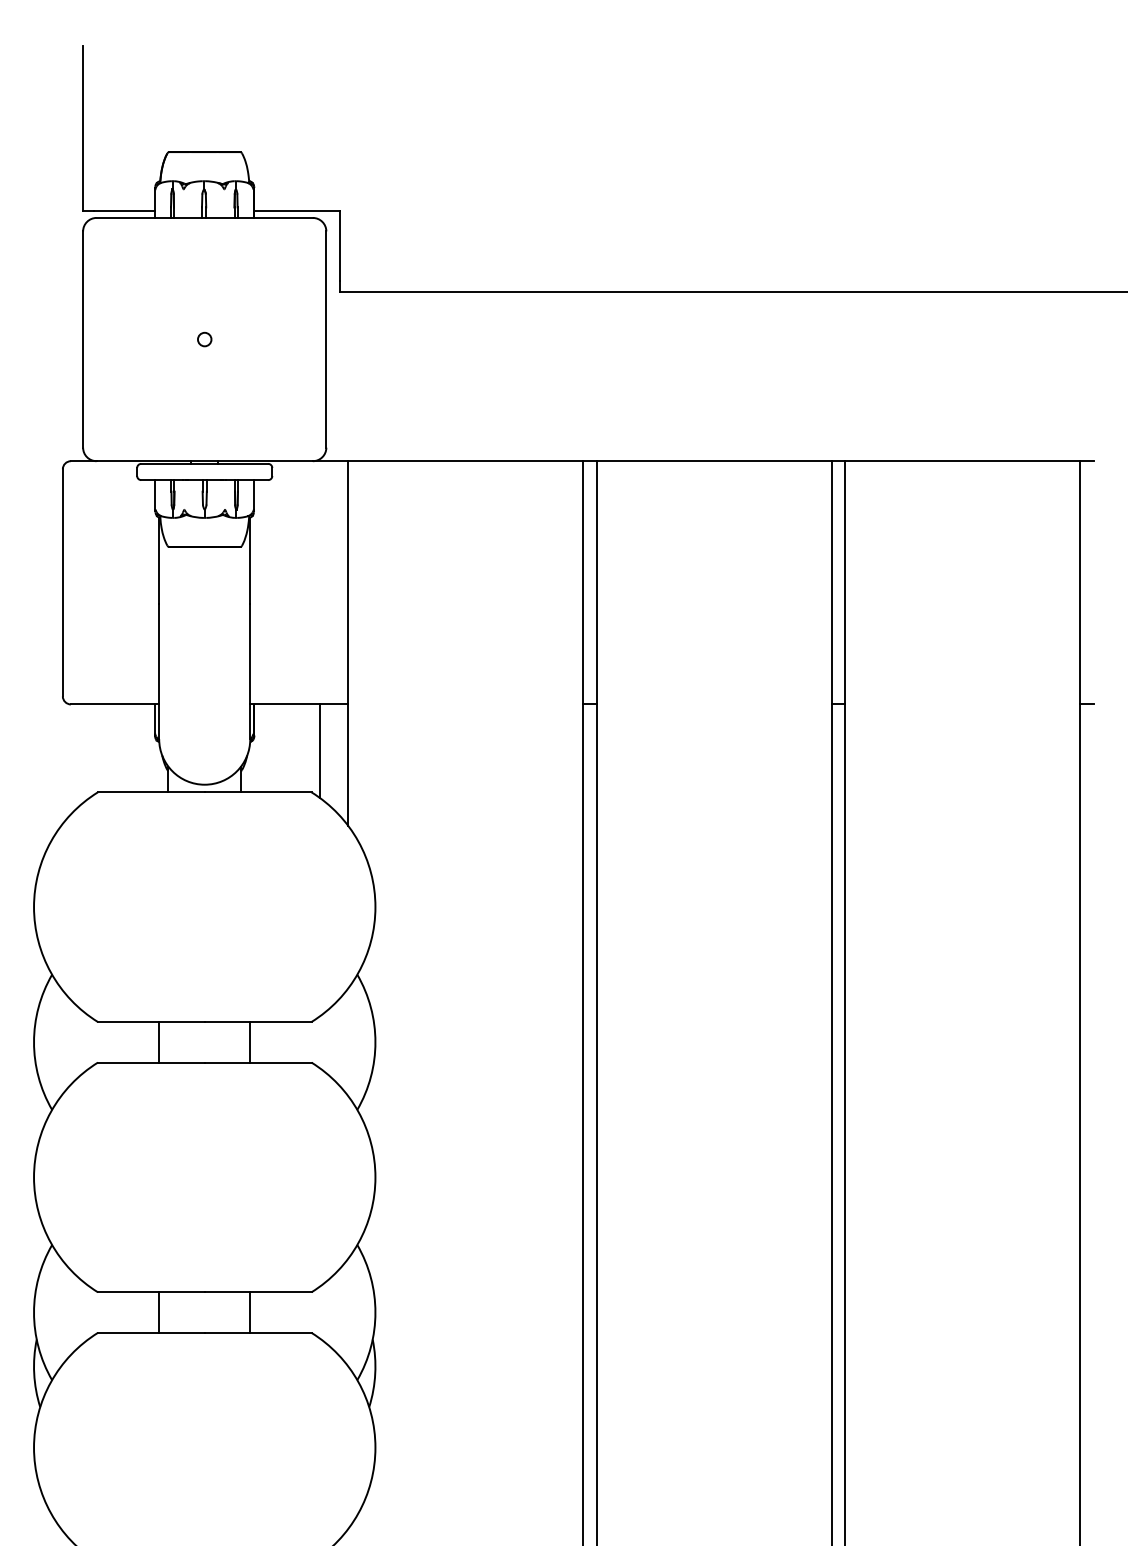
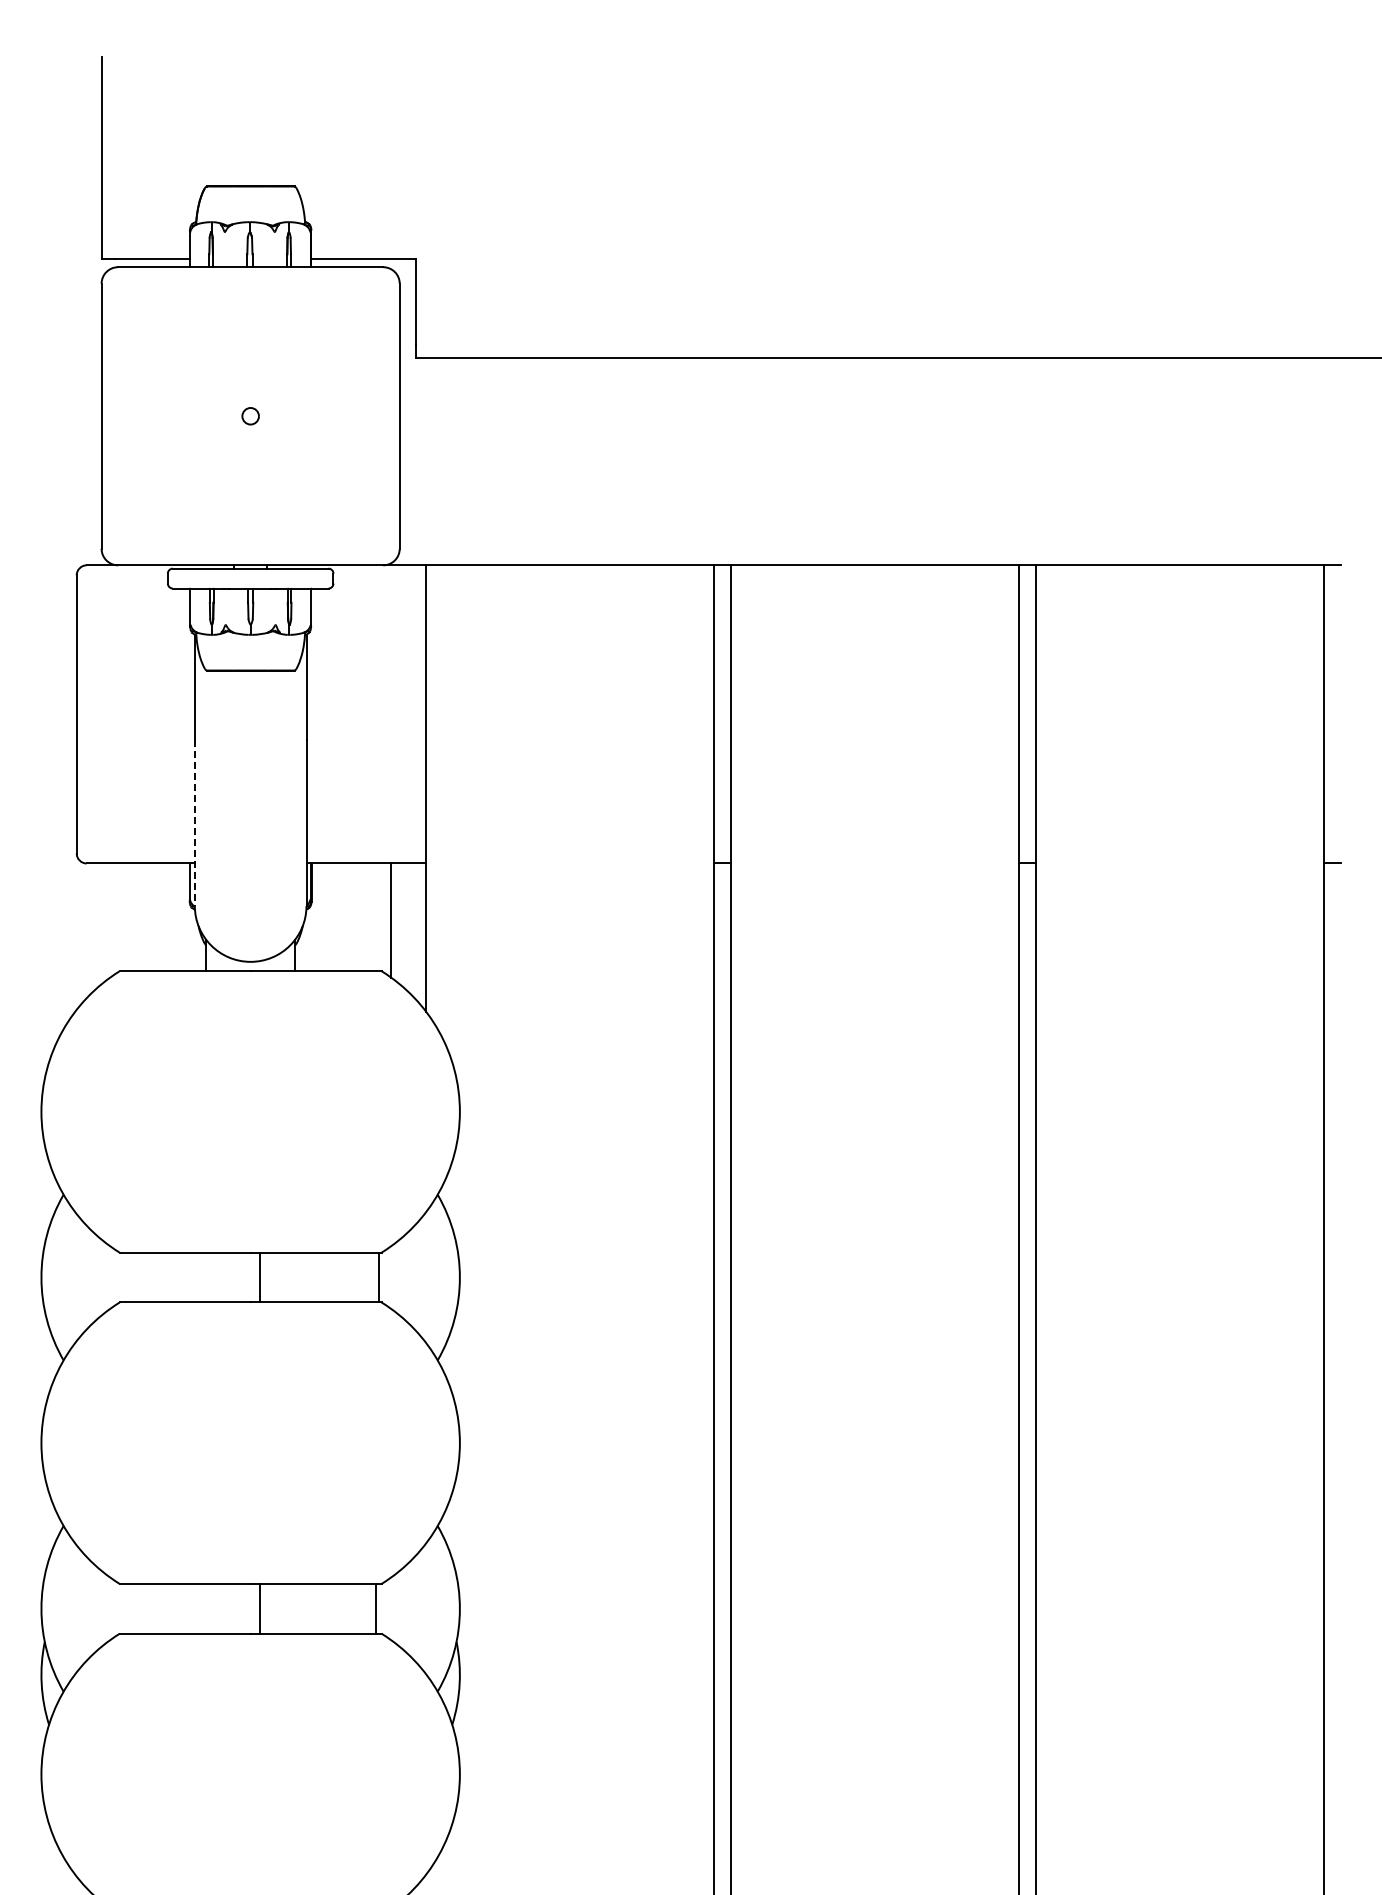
line: (158, 671) -> (194, 823), solid -> dashed
line: (158, 1042) -> (259, 1277), moved
line: (250, 1042) -> (378, 1277), moved
line: (158, 1312) -> (259, 1608), moved
line: (250, 1312) -> (375, 1608), moved

